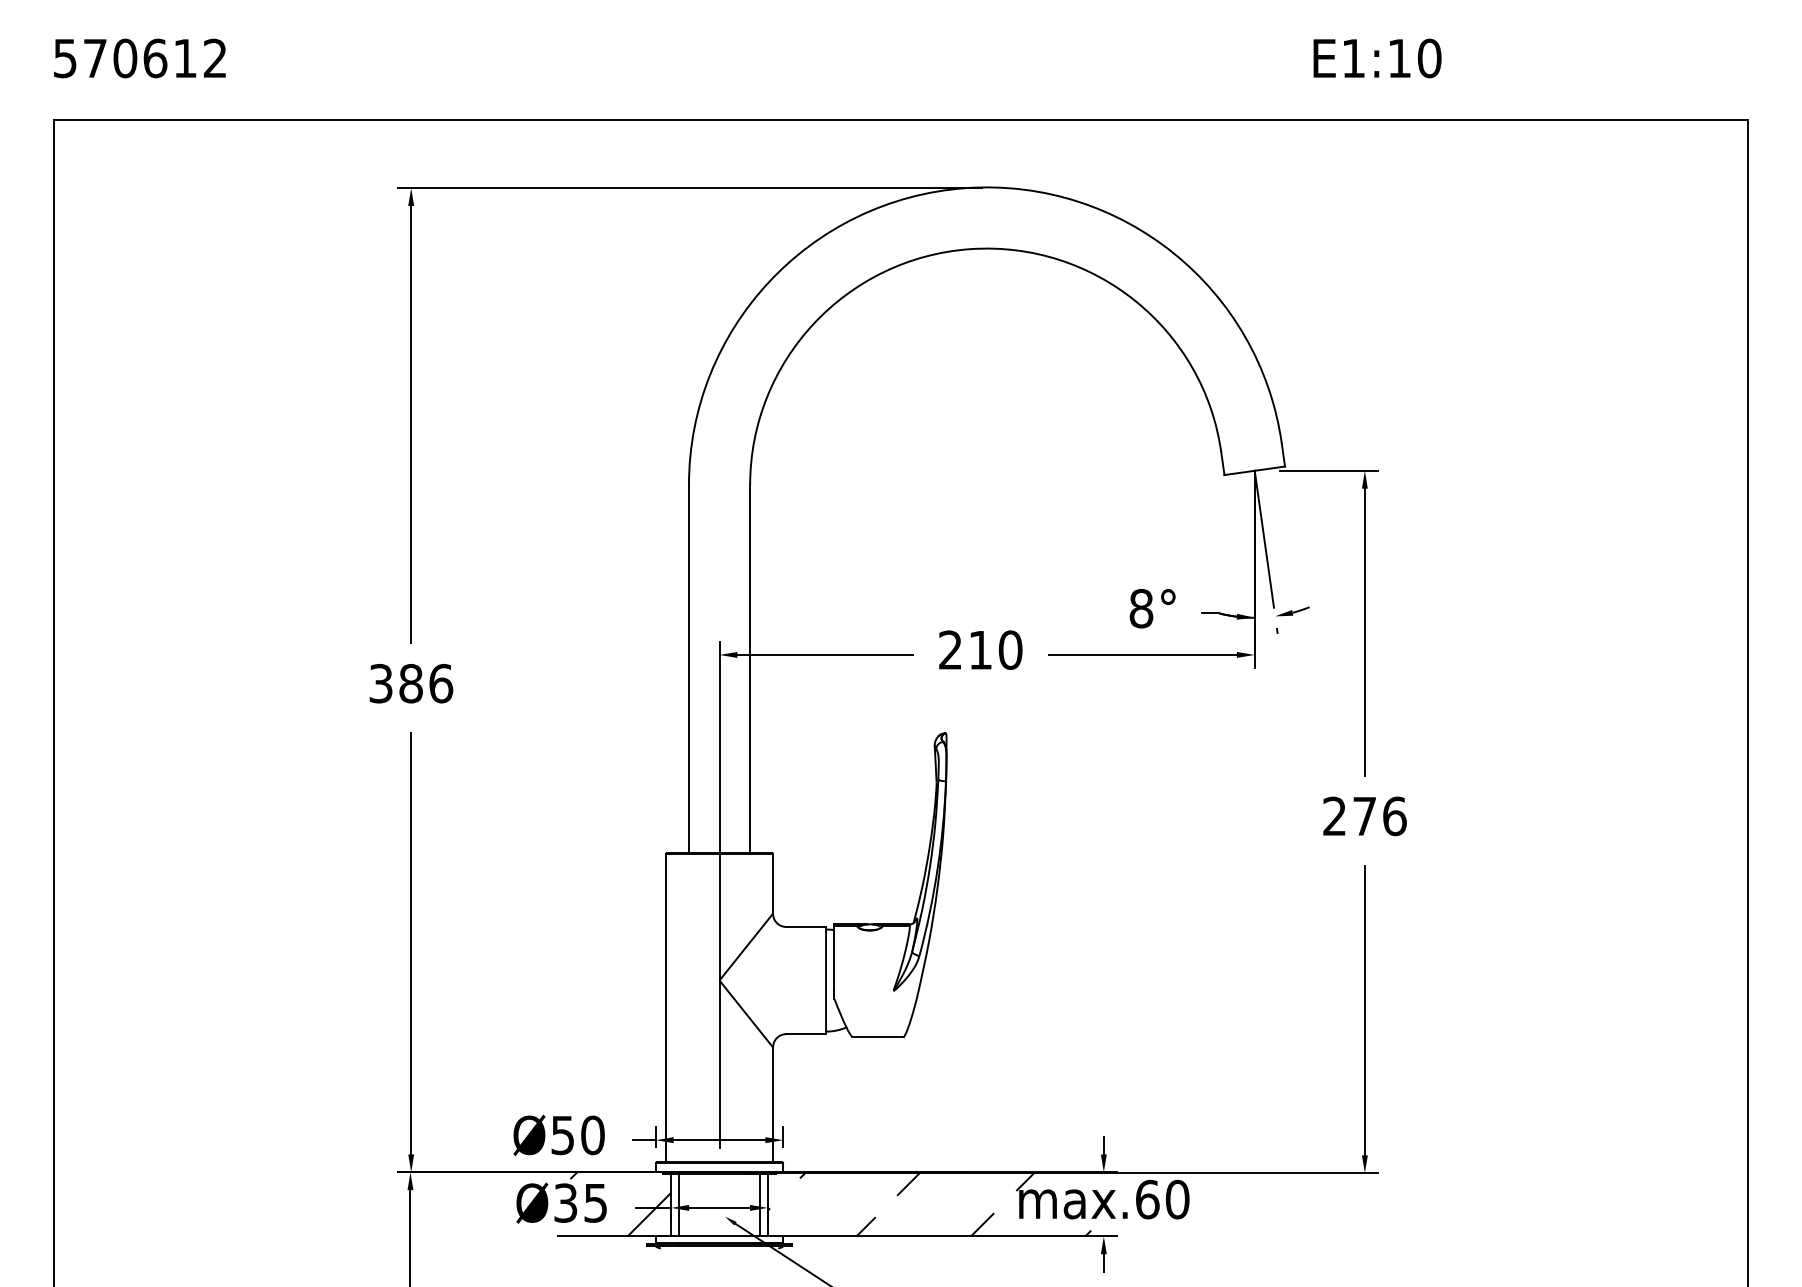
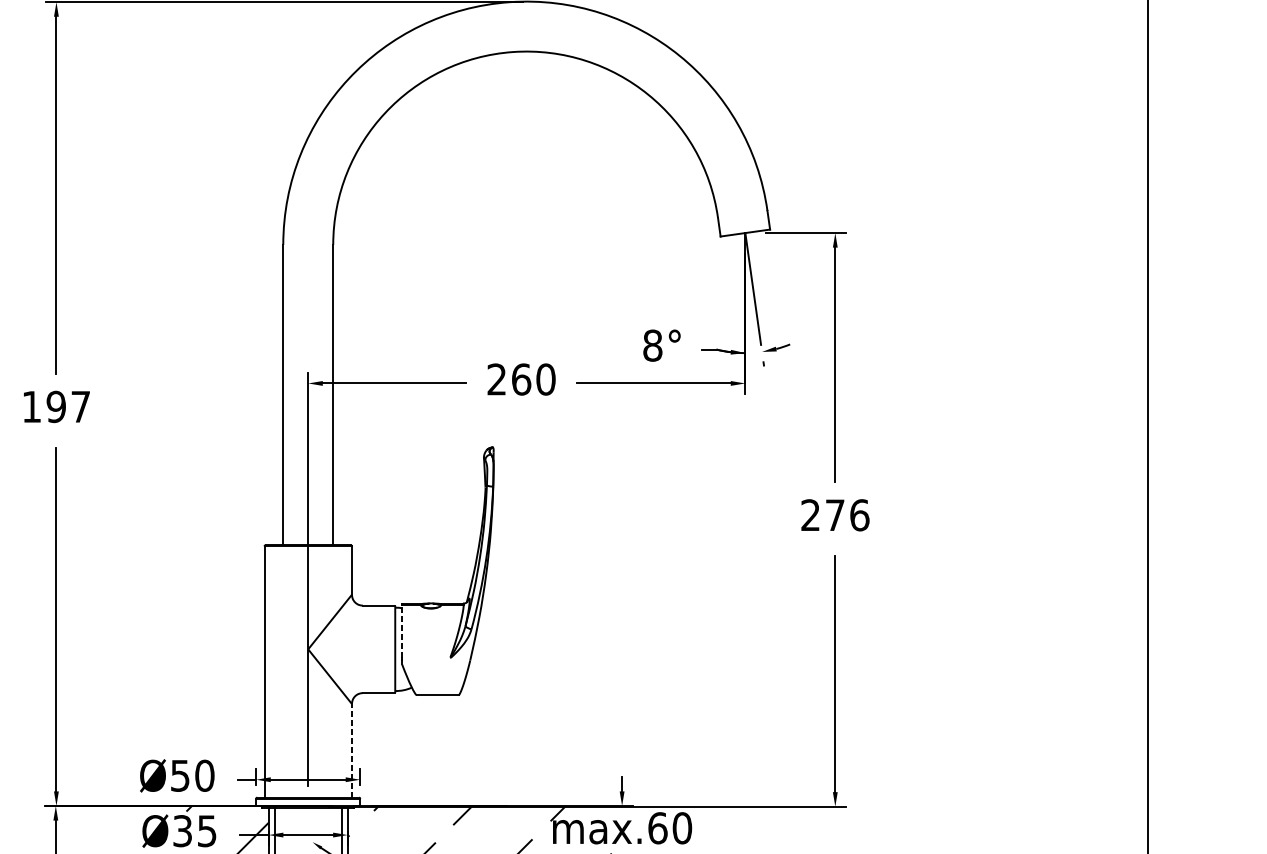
text: (980, 649) -> (521, 379), 210 -> 260
text: (411, 683) -> (56, 406), 386 -> 197
line: (834, 957) -> (402, 630), solid -> dashed
line: (773, 1104) -> (352, 750), solid -> dashed

